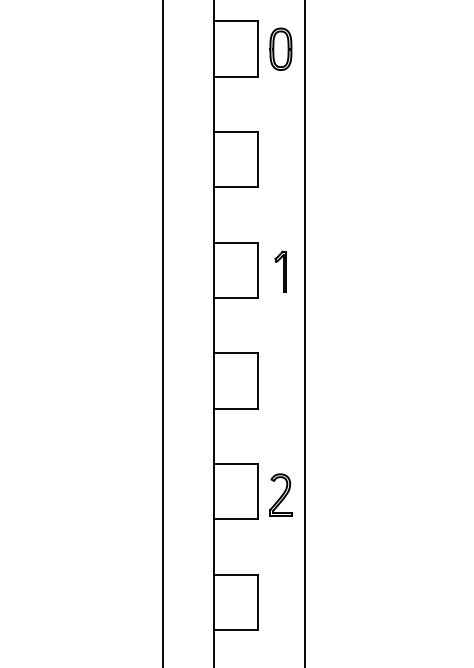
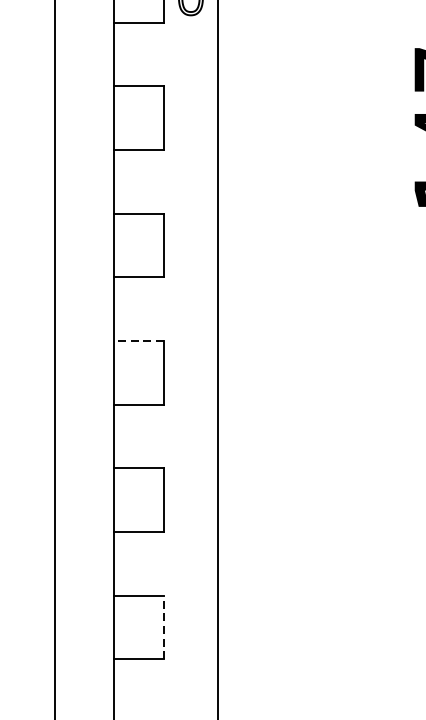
part: (280, 271) -> (190, 247), removed
line: (235, 353) -> (138, 341), solid -> dashed
part: (280, 494) -> (190, 503), removed
line: (257, 602) -> (163, 627), solid -> dashed

